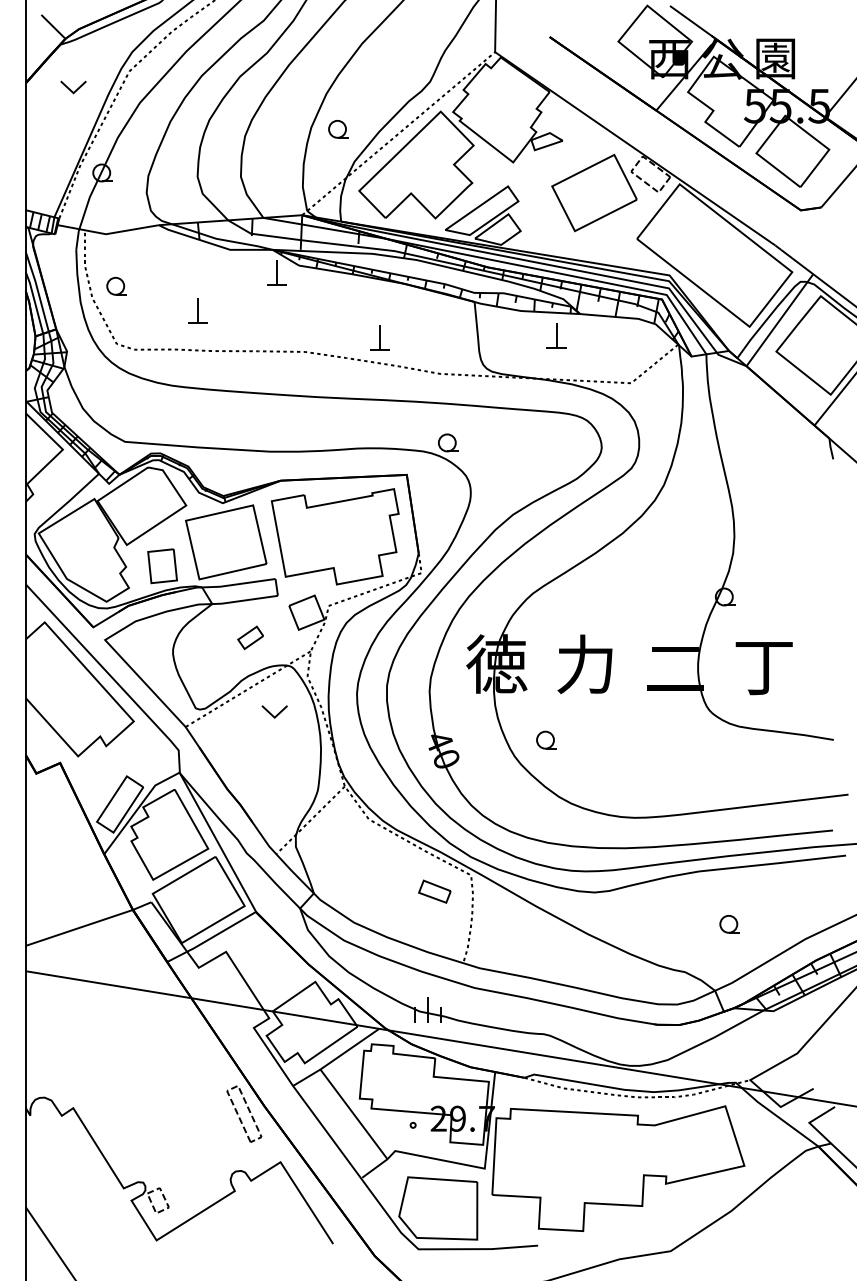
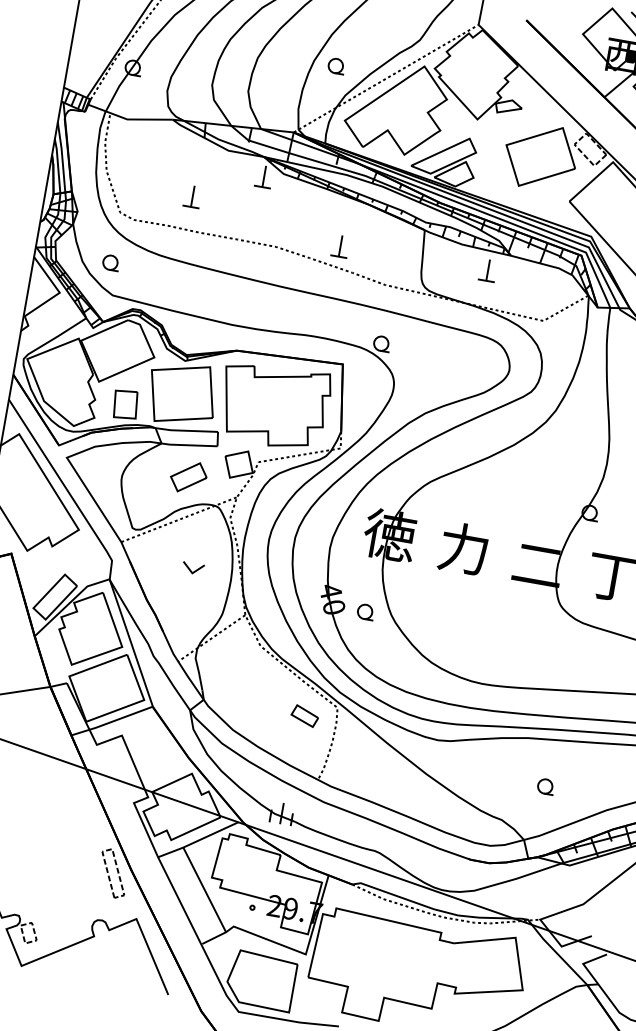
part: (116, 285) -> (111, 262), moved
part: (250, 637) -> (188, 477), size x1.67
part: (274, 711) -> (193, 568), moved
part: (546, 739) -> (366, 611), moved

